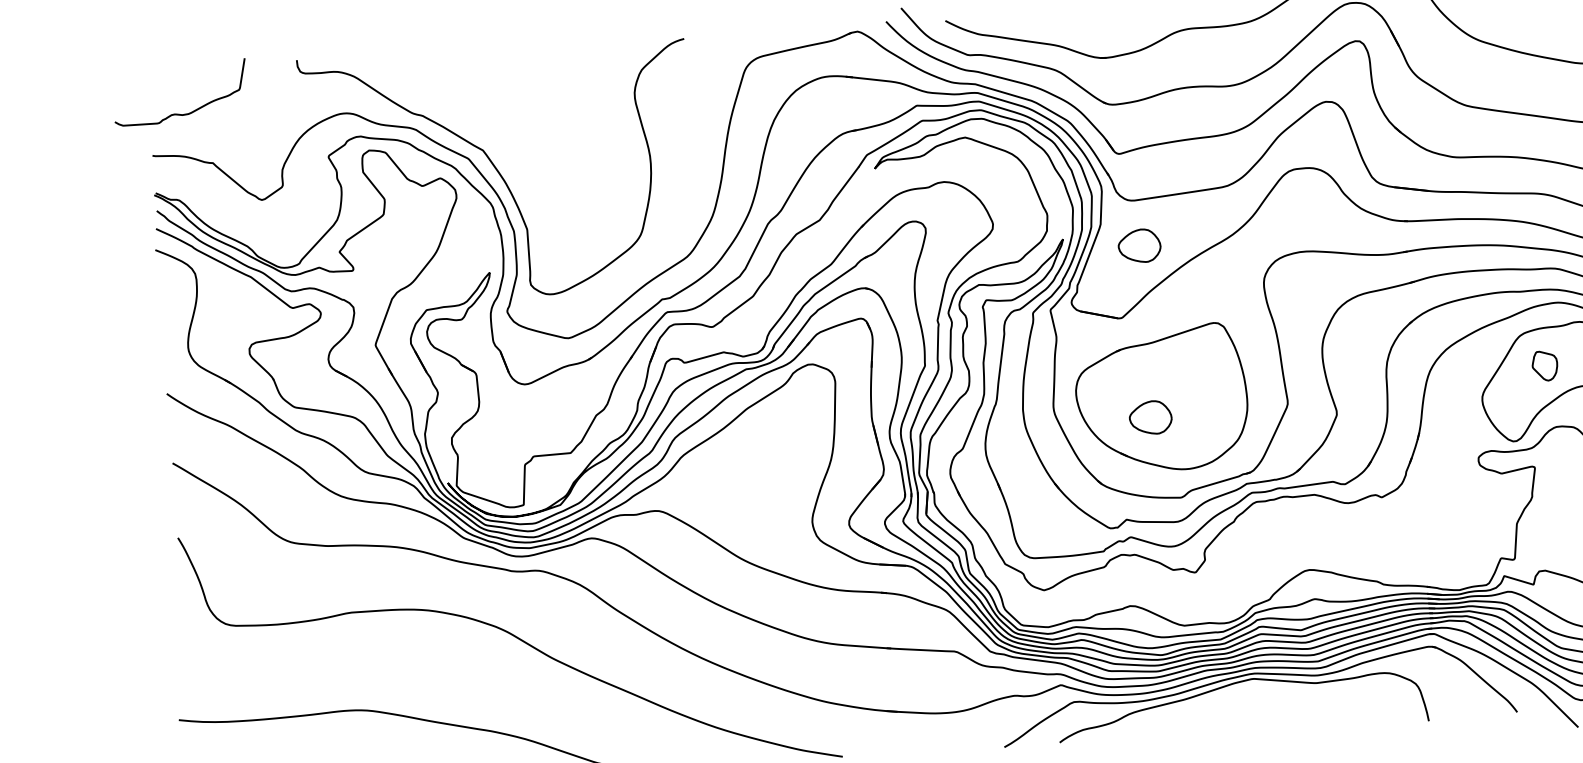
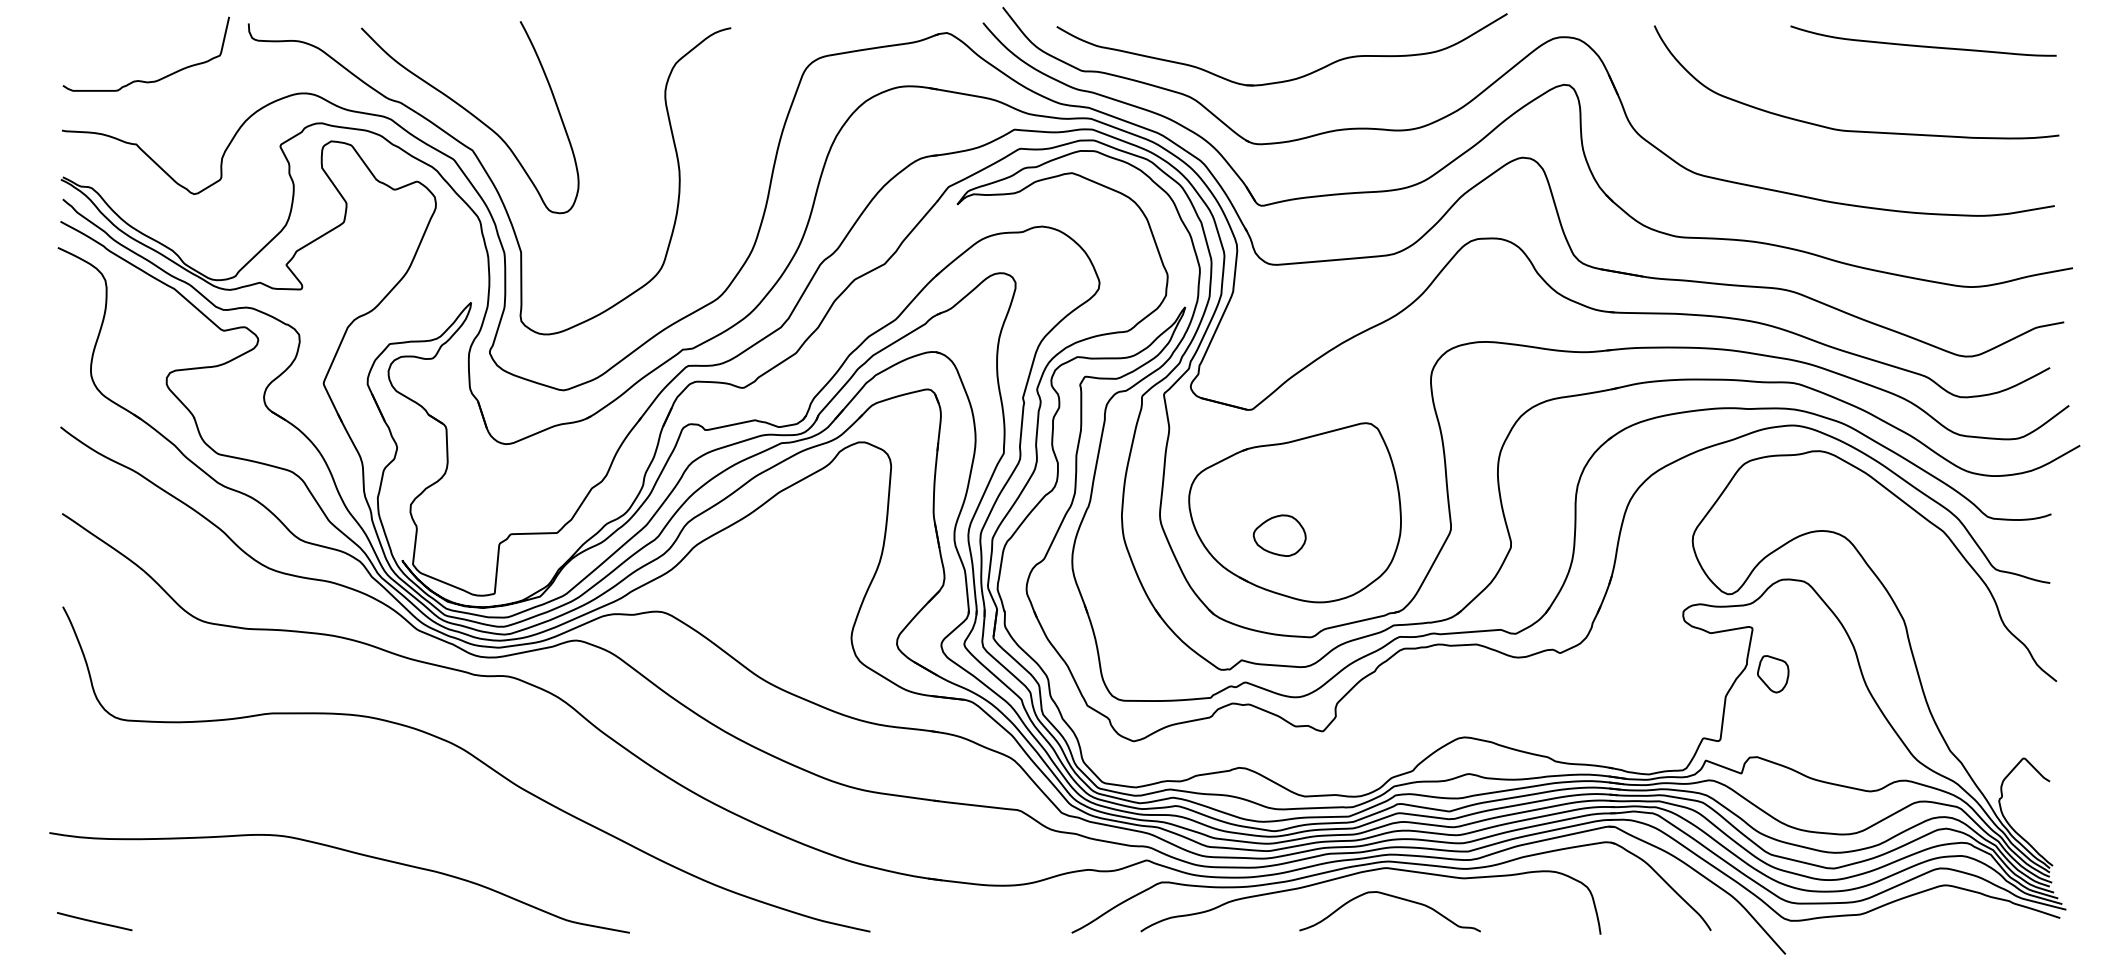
curve: (179, 113) -> (143, 80), moved
curve: (480, 122) -> (471, 115), added
part: (1139, 245) -> (1279, 321), removed
part: (1545, 366) -> (1773, 674), moved
curve: (1260, 702) -> (1393, 897), added

